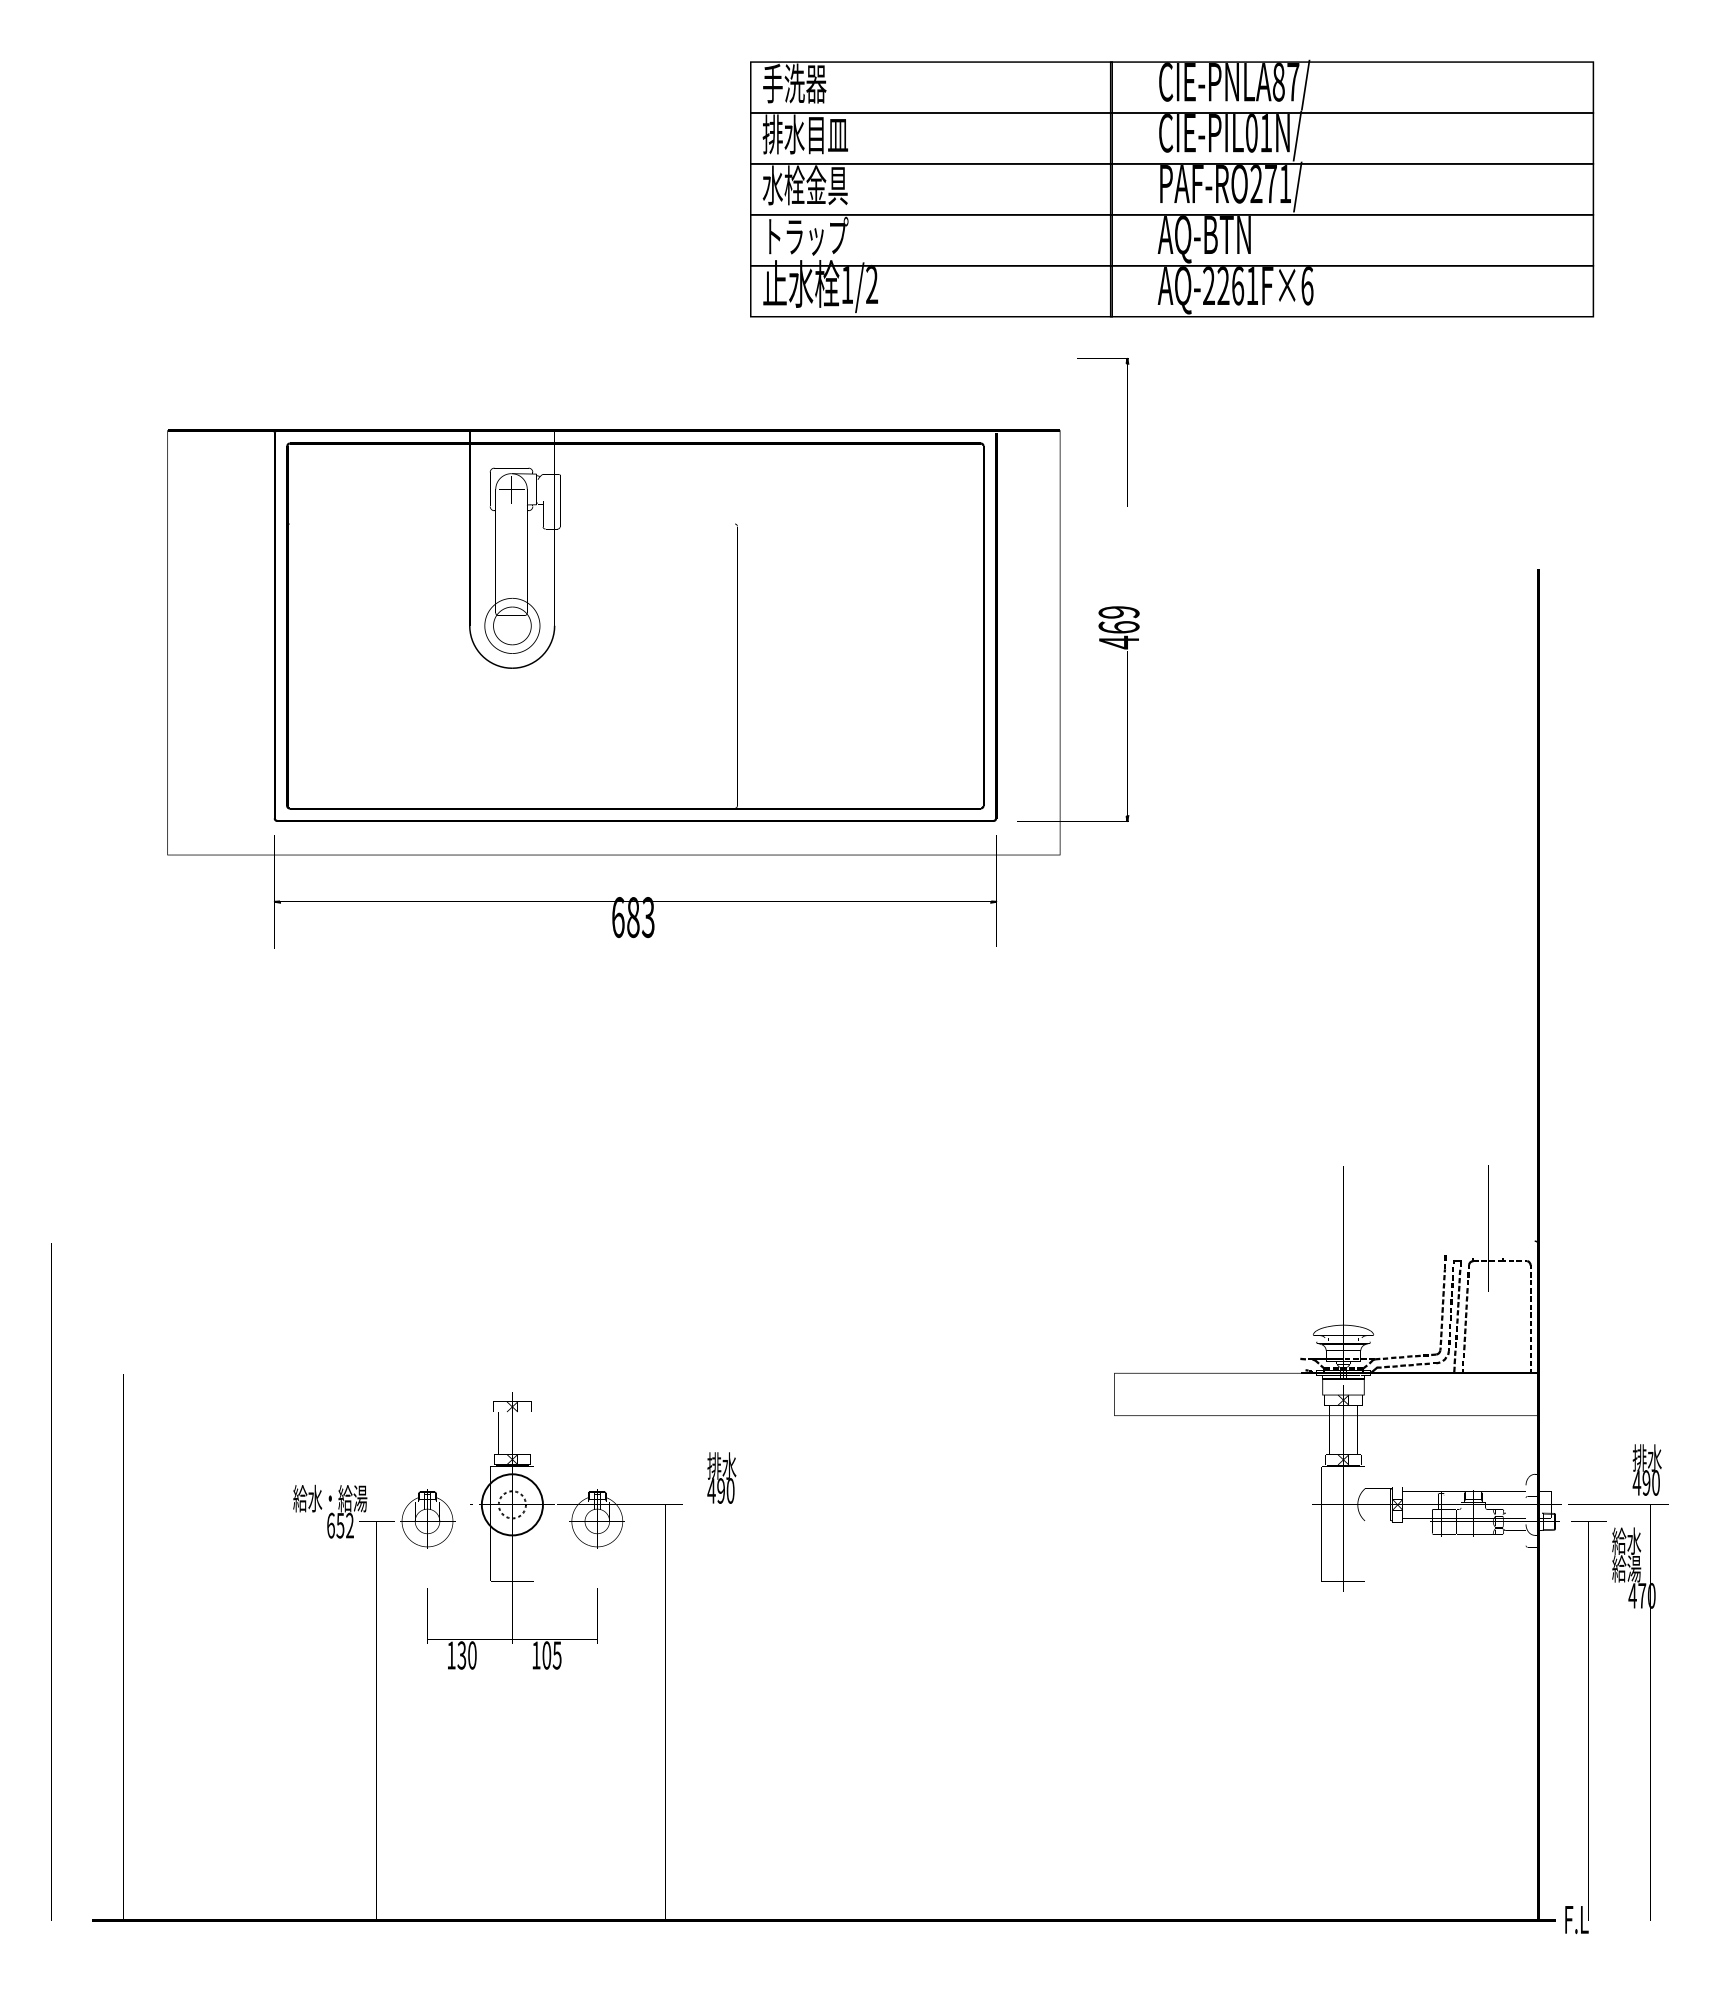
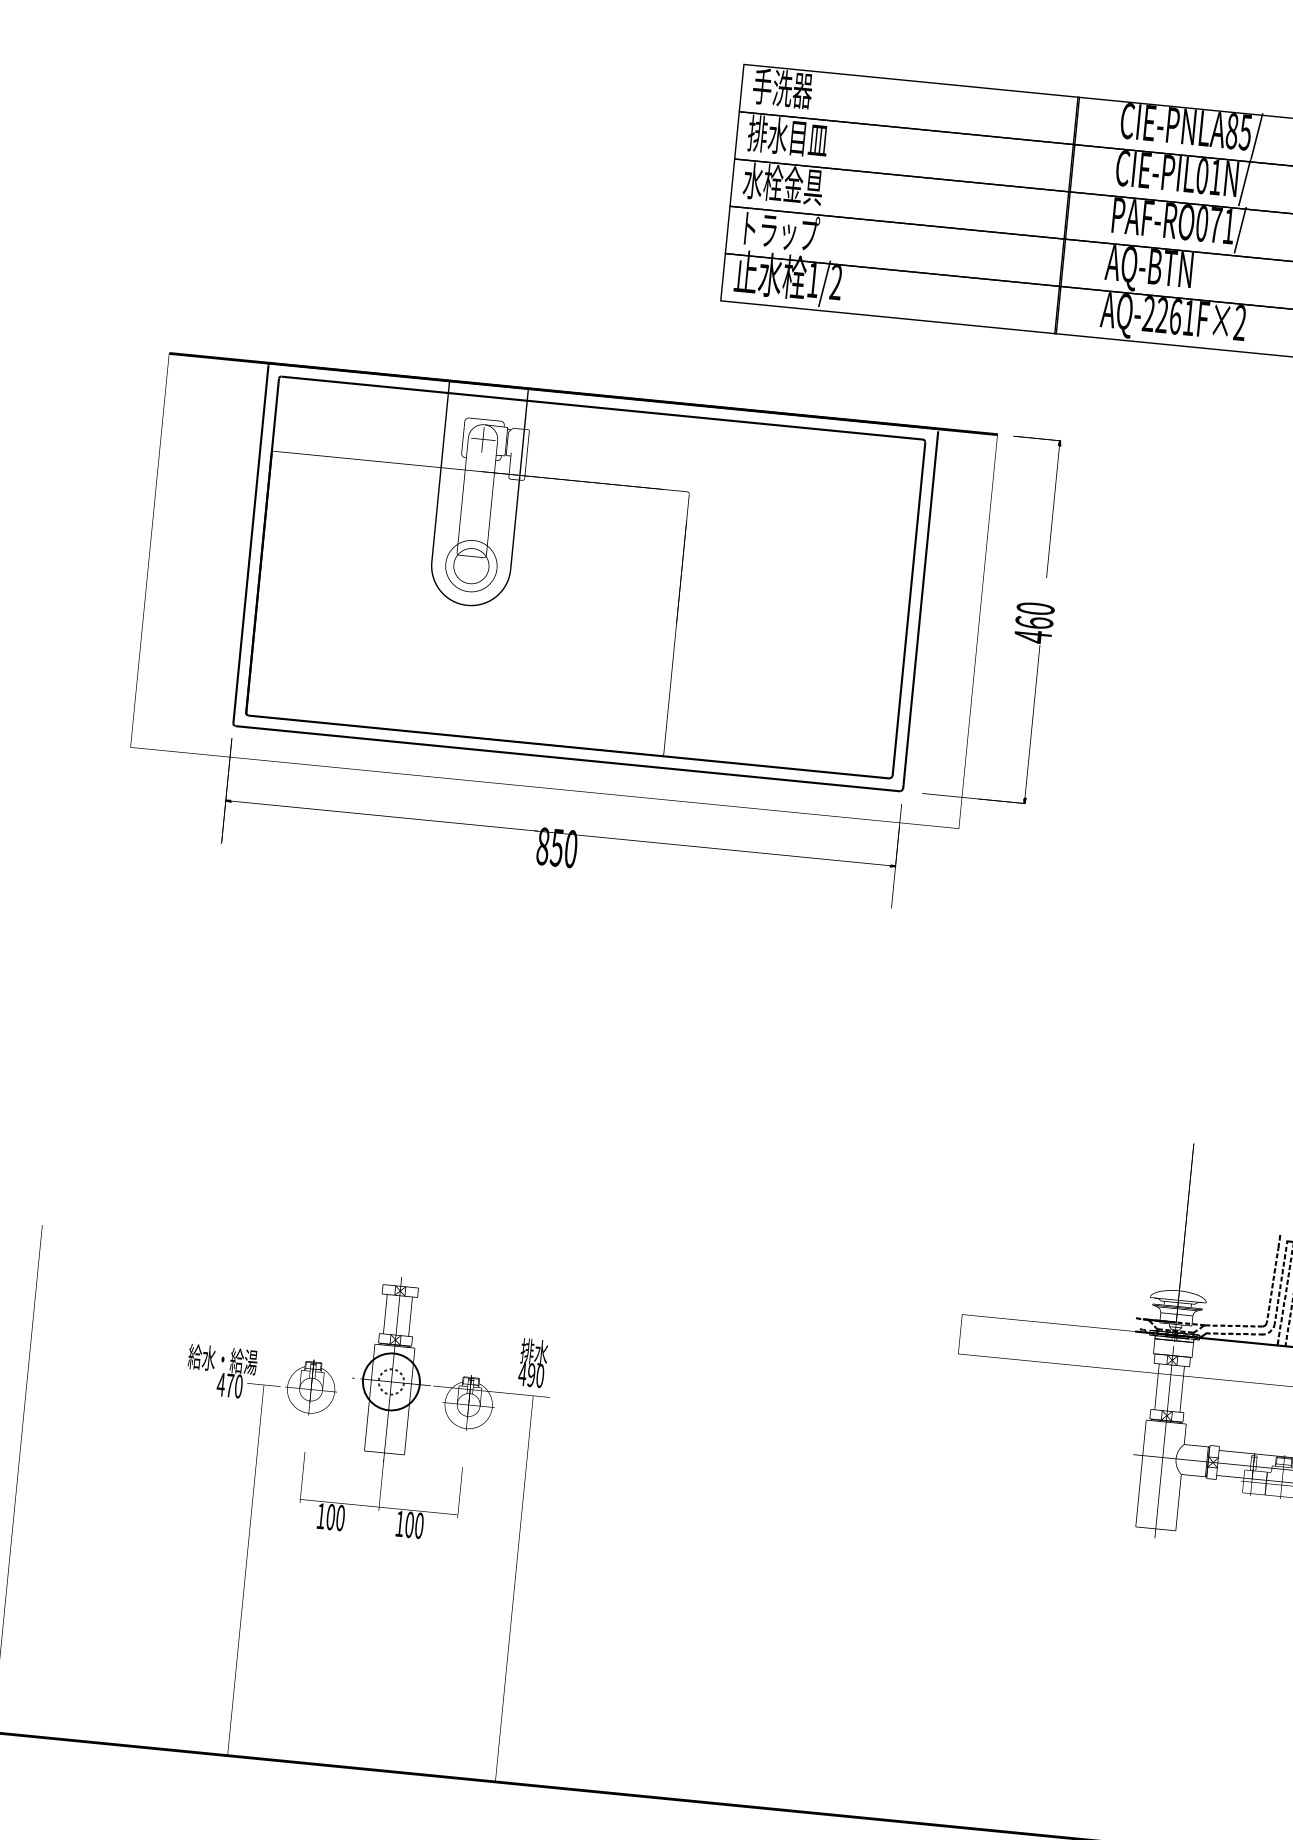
text: (1293, 82) -> (1245, 132), CIE-PNLA87/ -> CIE-PNLA85/
text: (1256, 184) -> (1202, 224), PAF-RO271/ -> PAF-RO071/
text: (1307, 285) -> (1240, 322), AQ-2261F×6 -> AQ-2261F×2
part: (1127, 432) -> (1053, 509), moved
text: (1118, 612) -> (1035, 608), 469 -> 460
text: (633, 917) -> (557, 847), 683 -> 850
text: (721, 1477) -> (533, 1362), moved
text: (339, 1525) -> (229, 1385), 652 -> 470
text: (461, 1655) -> (330, 1517), 130 -> 100
text: (556, 1655) -> (418, 1525), 105 -> 100

